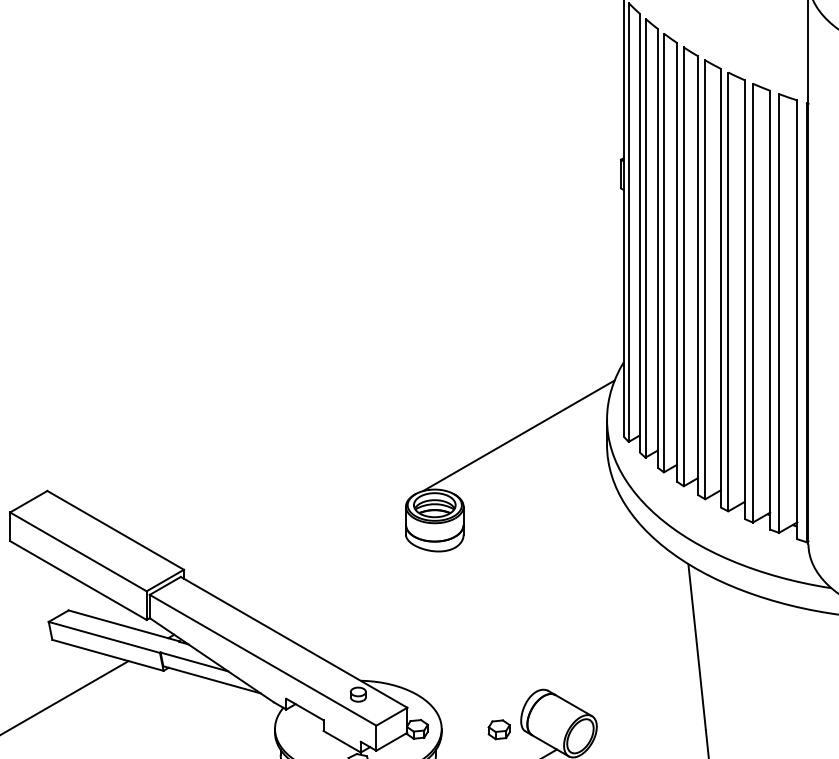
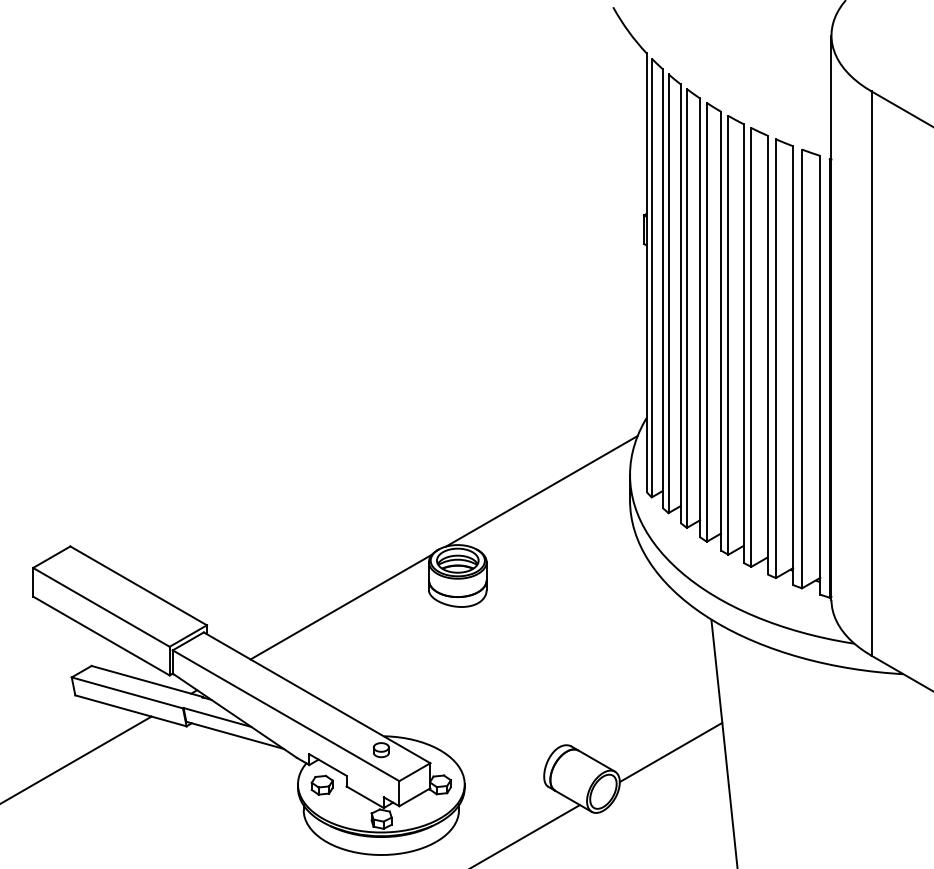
line: (317, 551) -> (340, 606), added
line: (647, 697) -> (670, 752), added
part: (498, 729) -> (321, 784), moved

